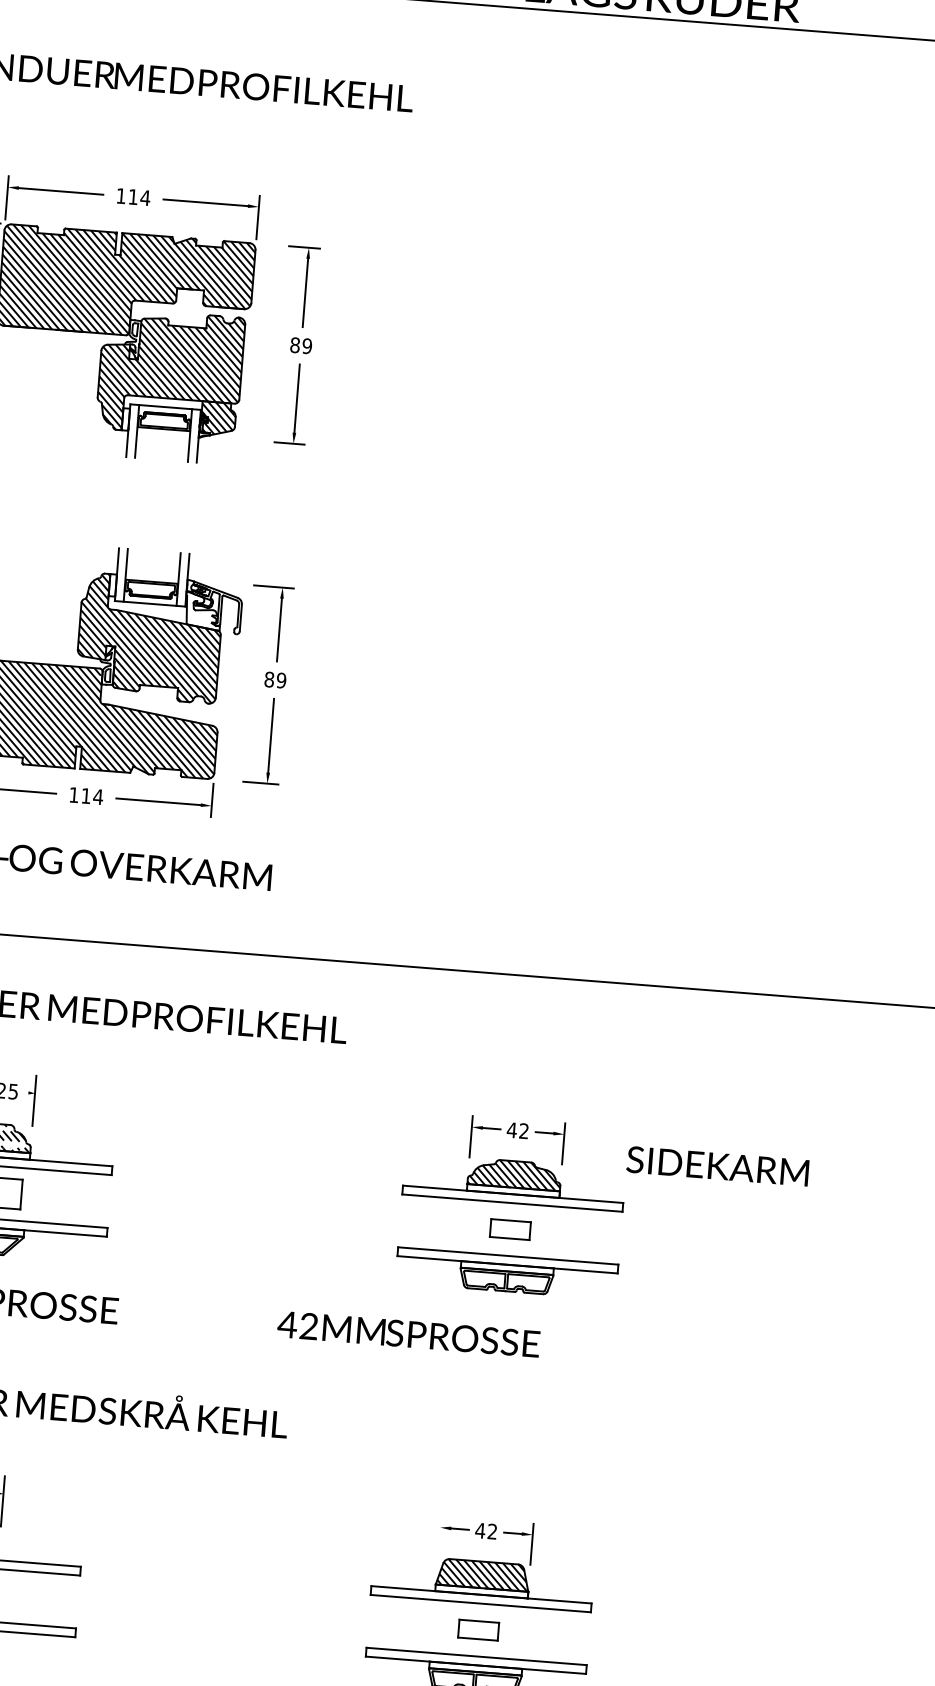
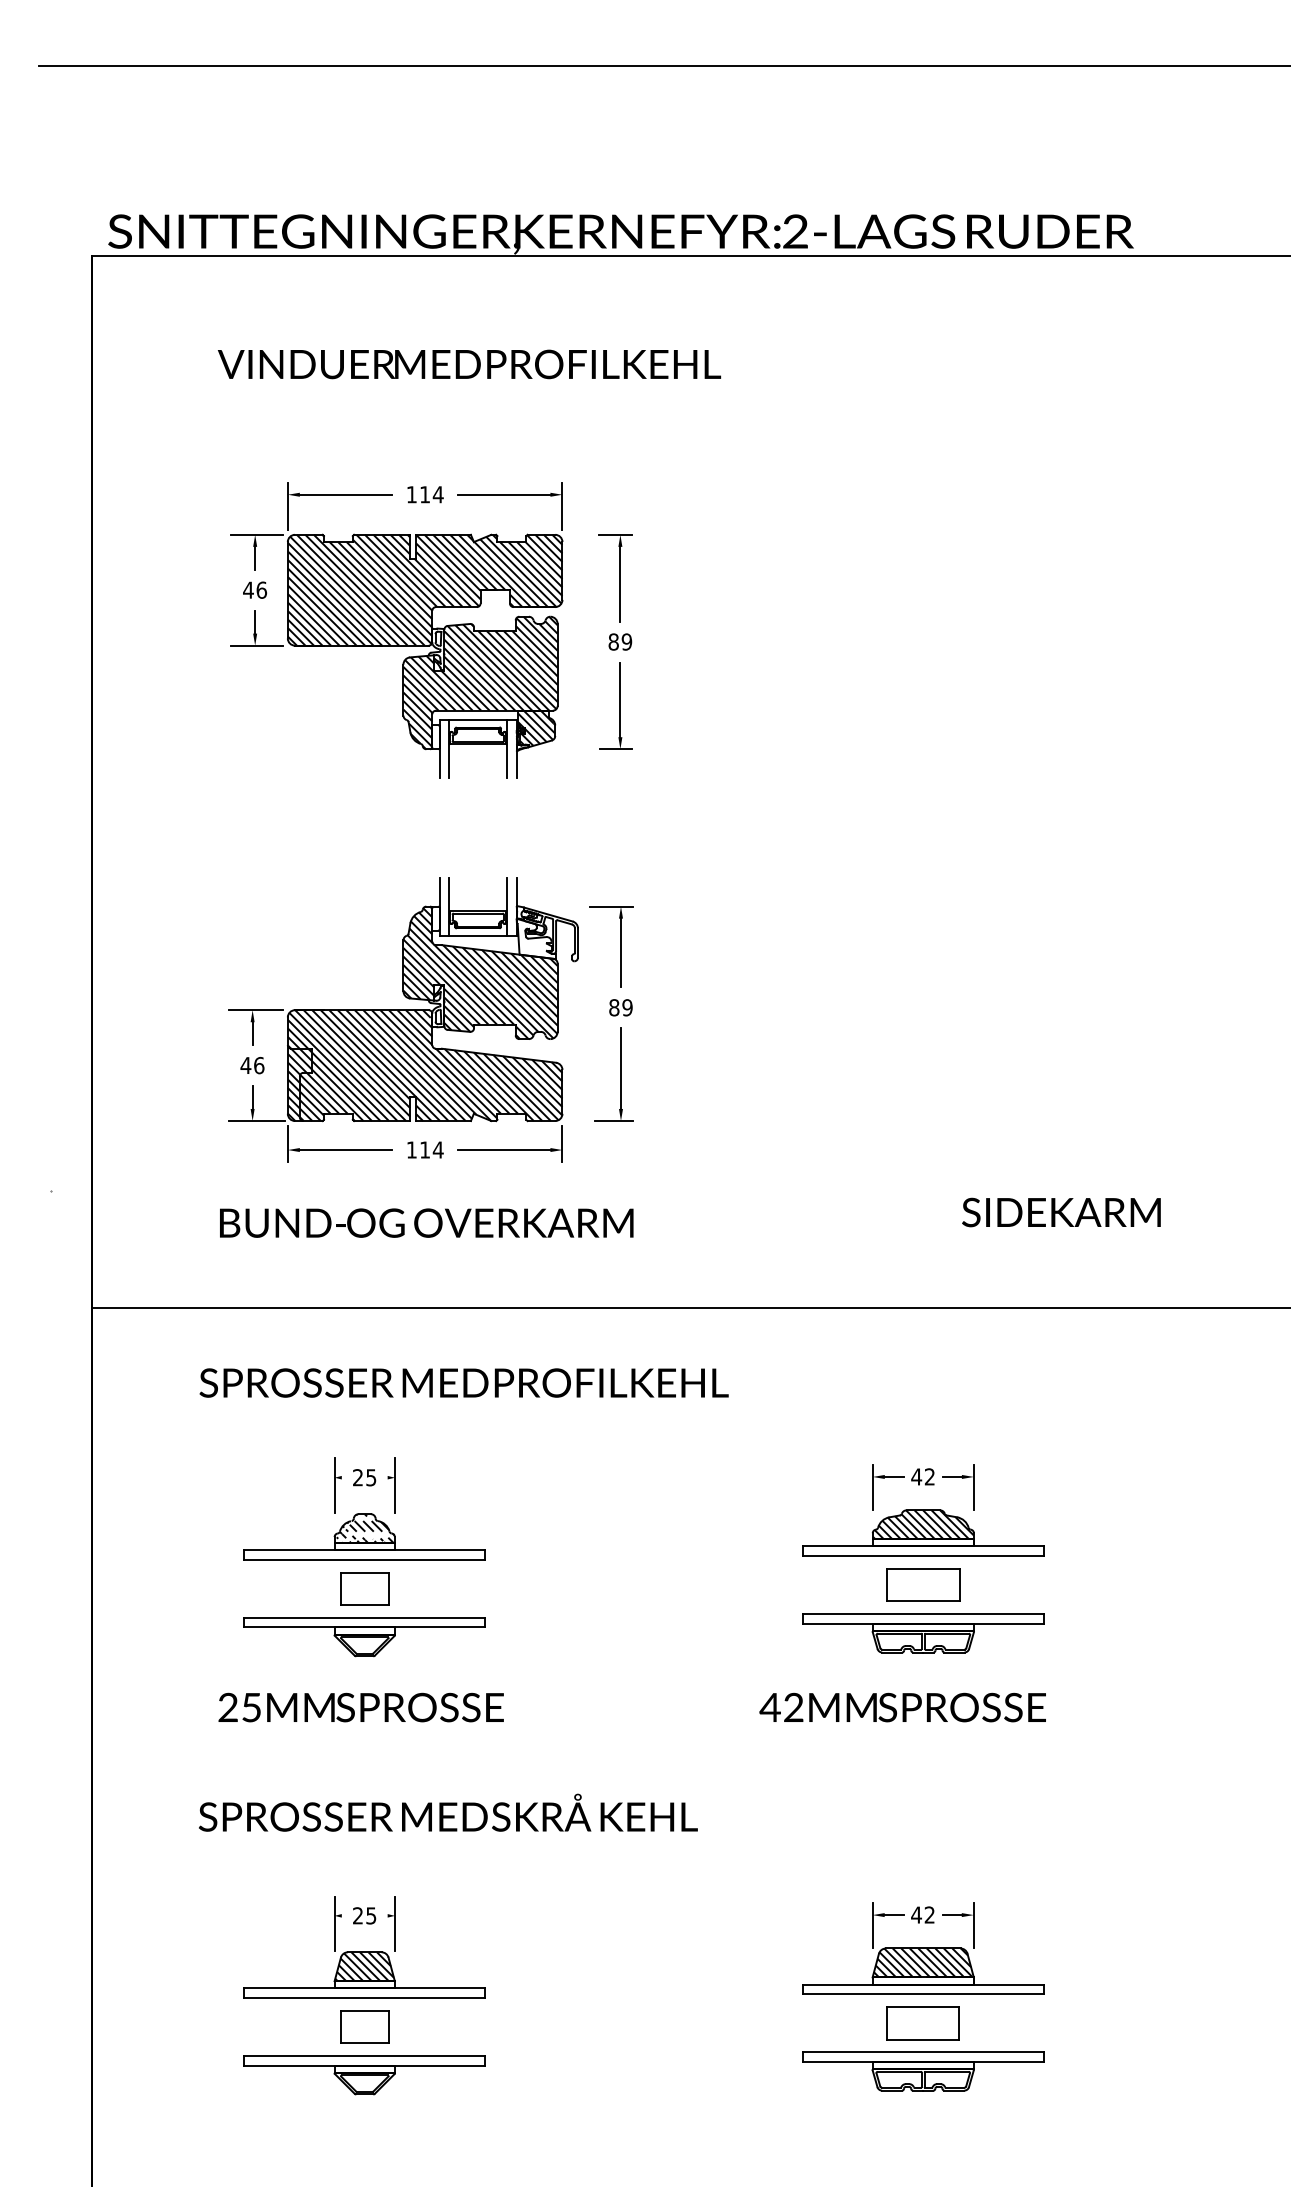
text: (717, 1166) -> (1061, 1212), moved
part: (510, 1229) -> (923, 1584), size x1.67
text: (408, 1334) -> (902, 1707), moved
line: (439, 1537) -> (872, 1925), added
part: (478, 1630) -> (922, 2023), size x1.67

